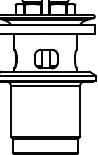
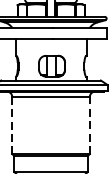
line: (79, 111) -> (89, 125), solid -> dashed
line: (11, 112) -> (12, 126), solid -> dashed

